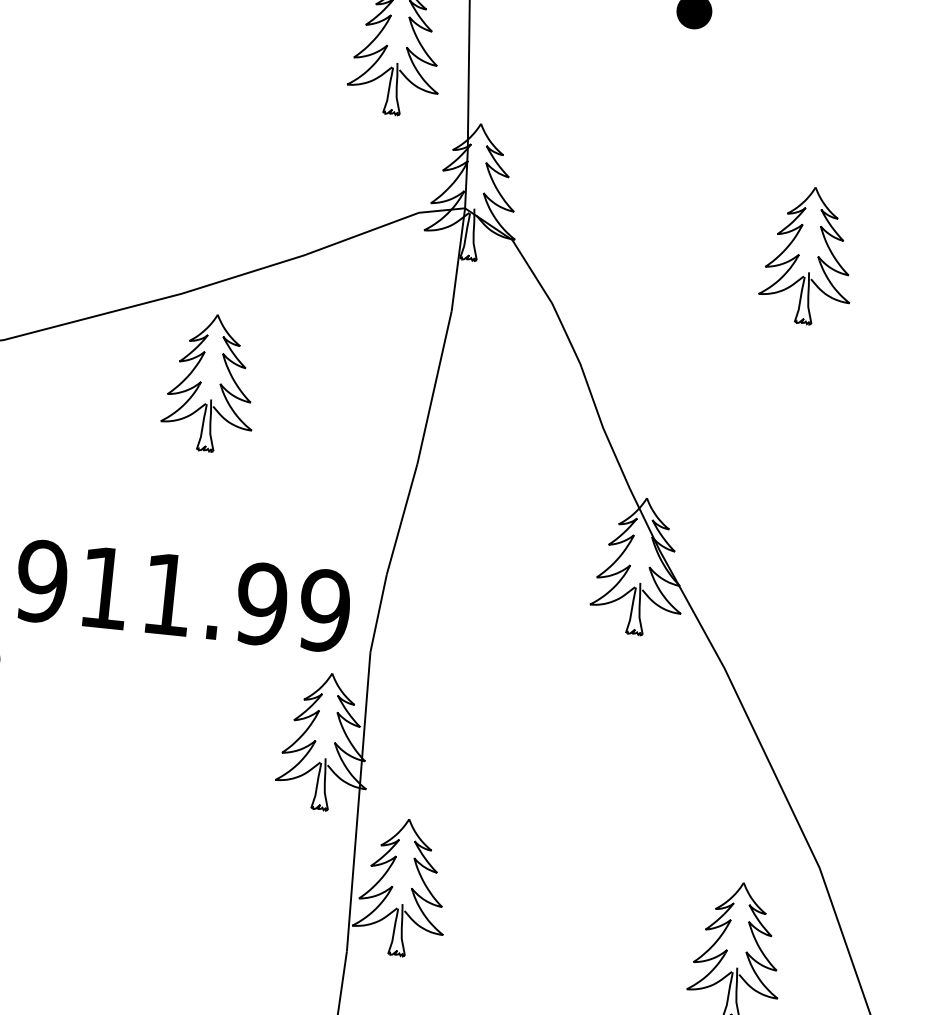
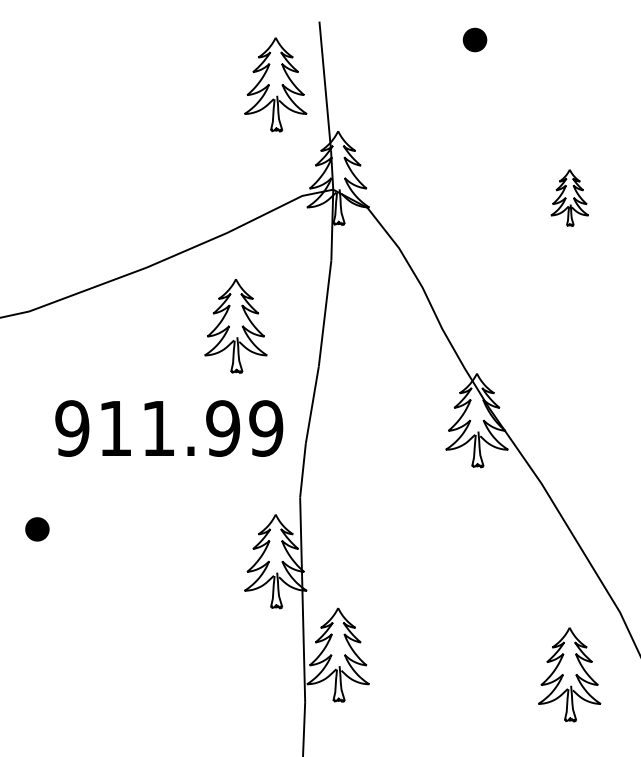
part: (808, 255) -> (569, 197), size x0.6
part: (210, 383) -> (235, 326), moved
text: (183, 596) -> (169, 428), moved

